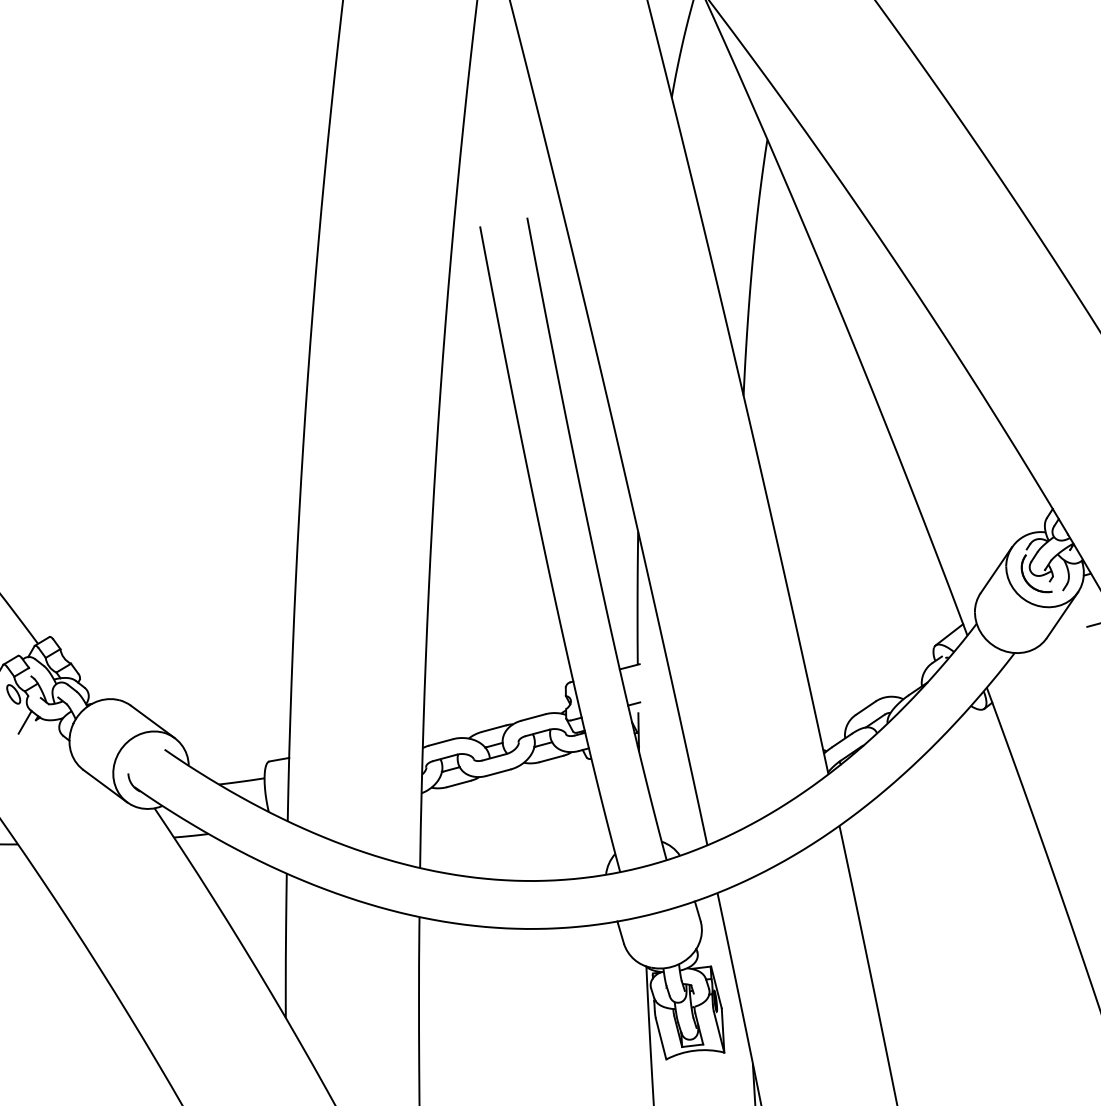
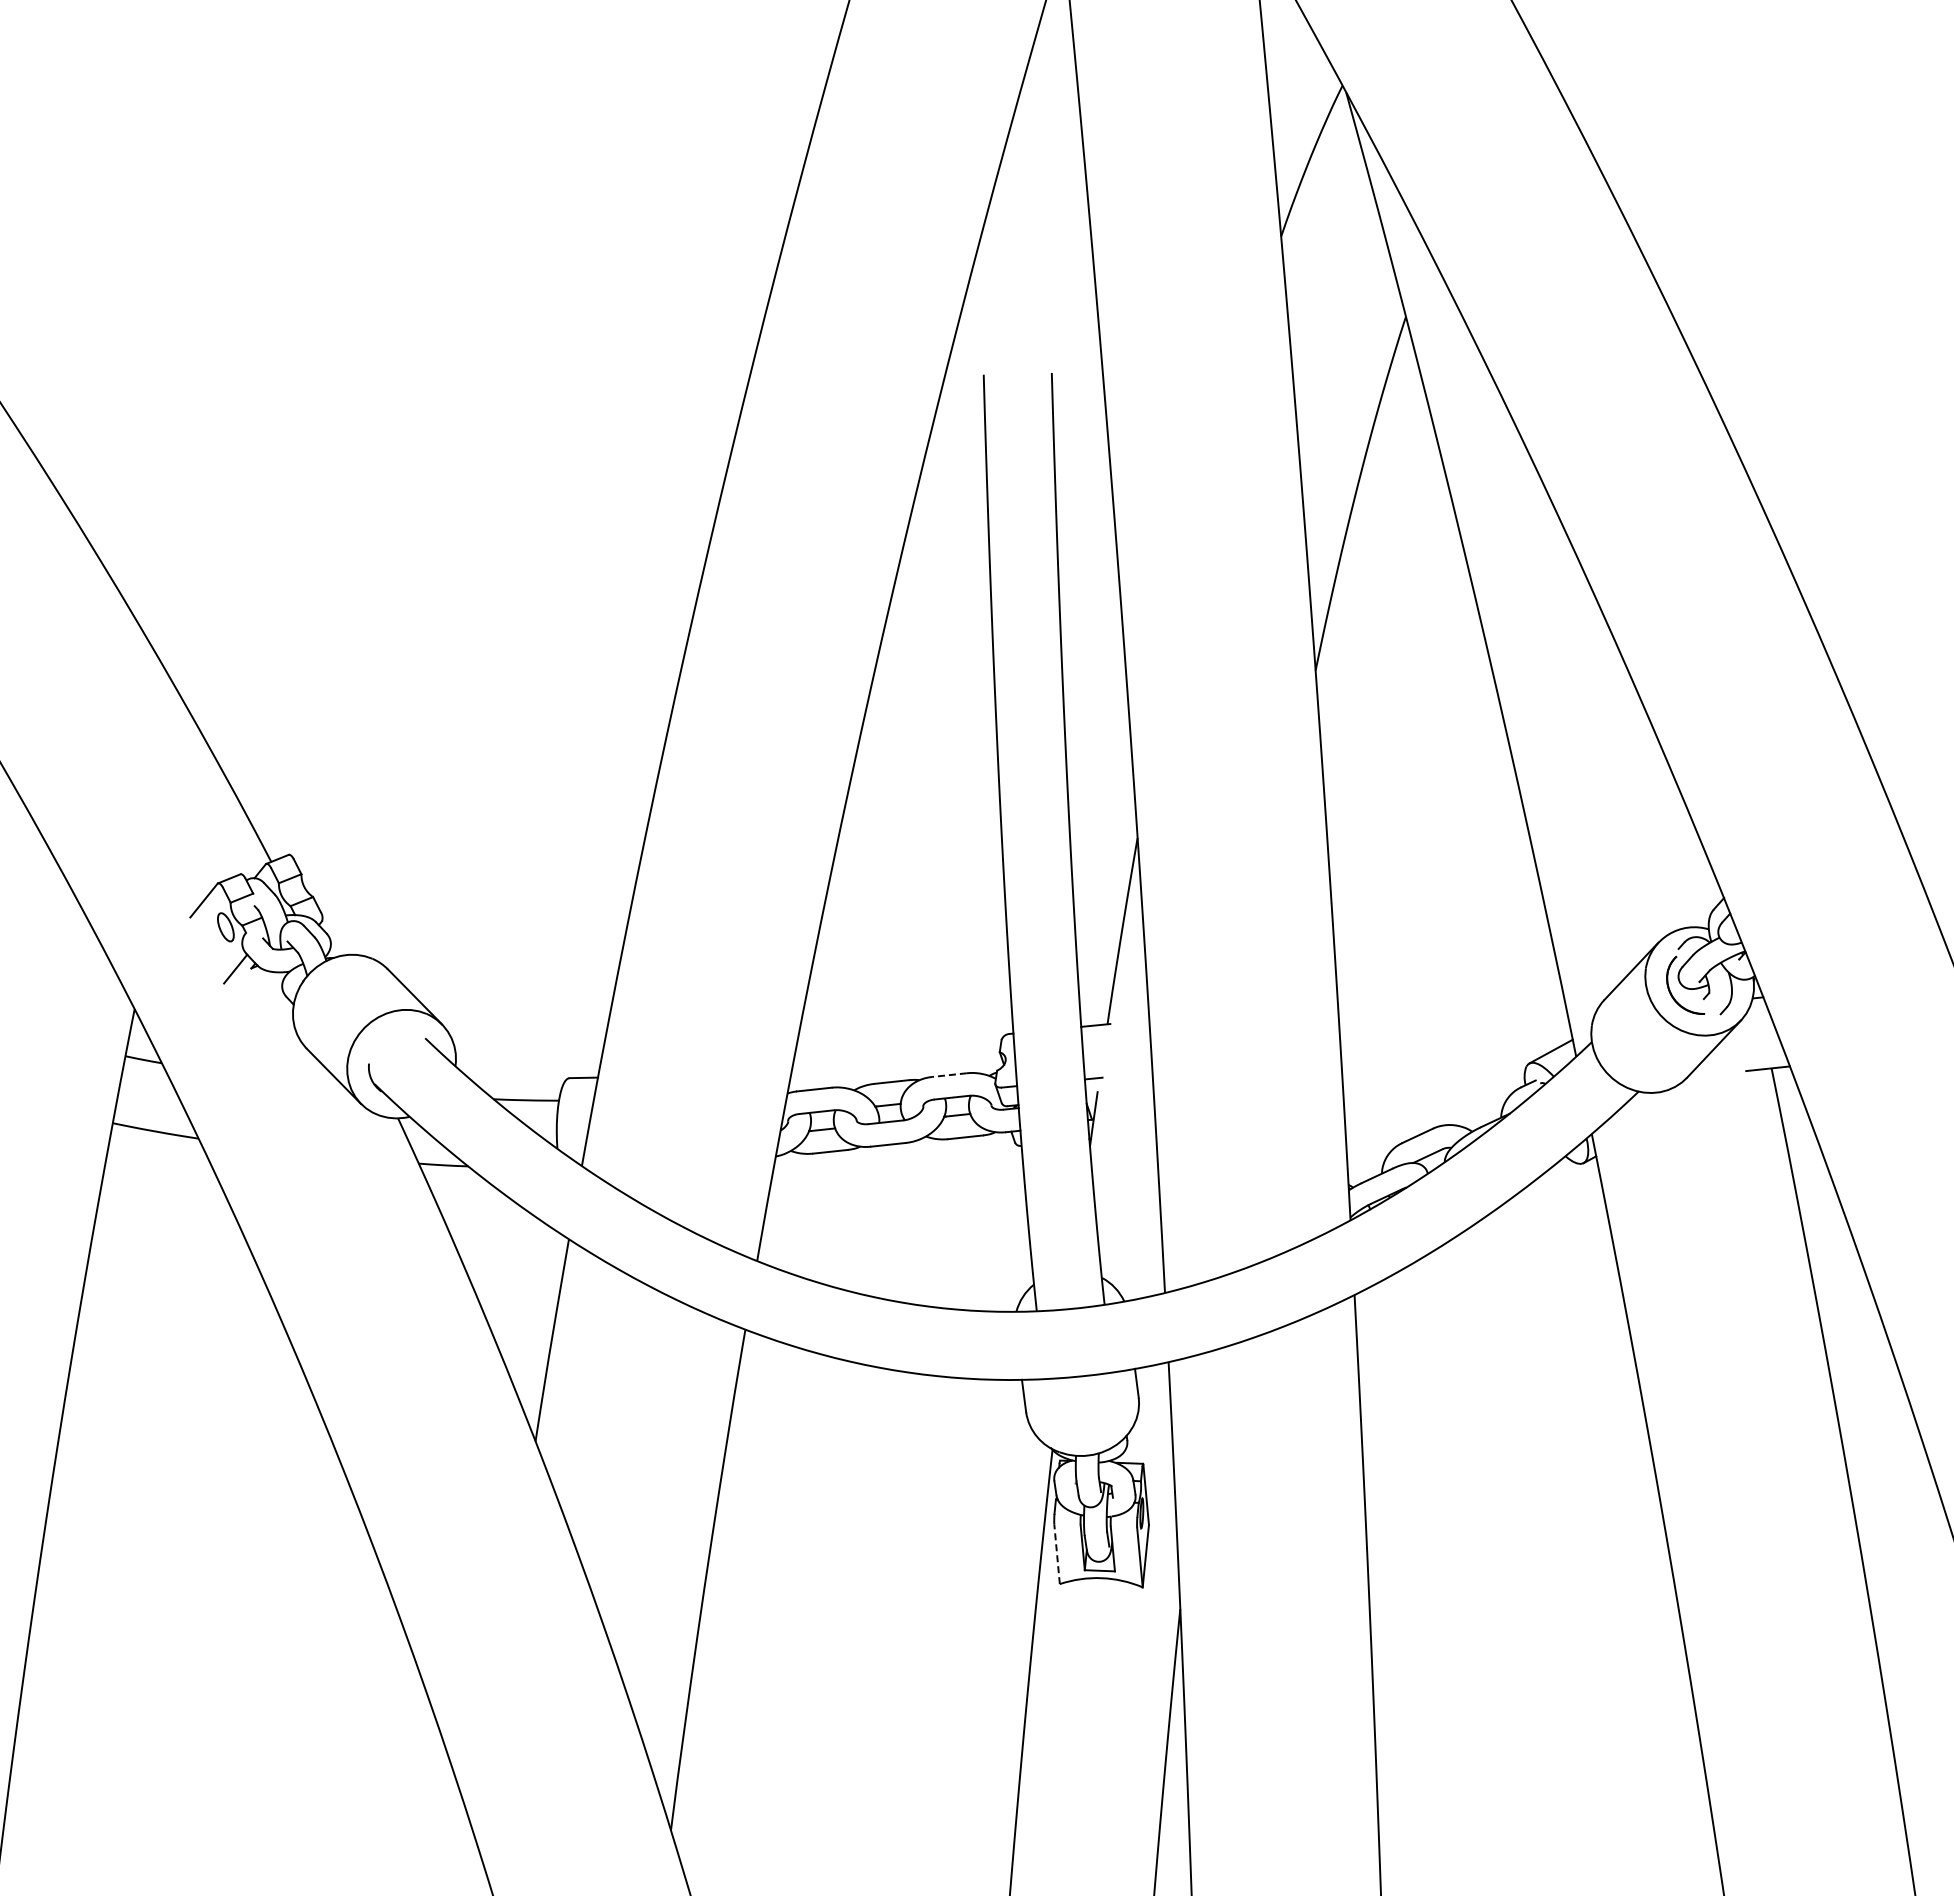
line: (532, 717) -> (948, 1075), solid -> dashed
line: (661, 1038) -> (1057, 1553), solid -> dashed

